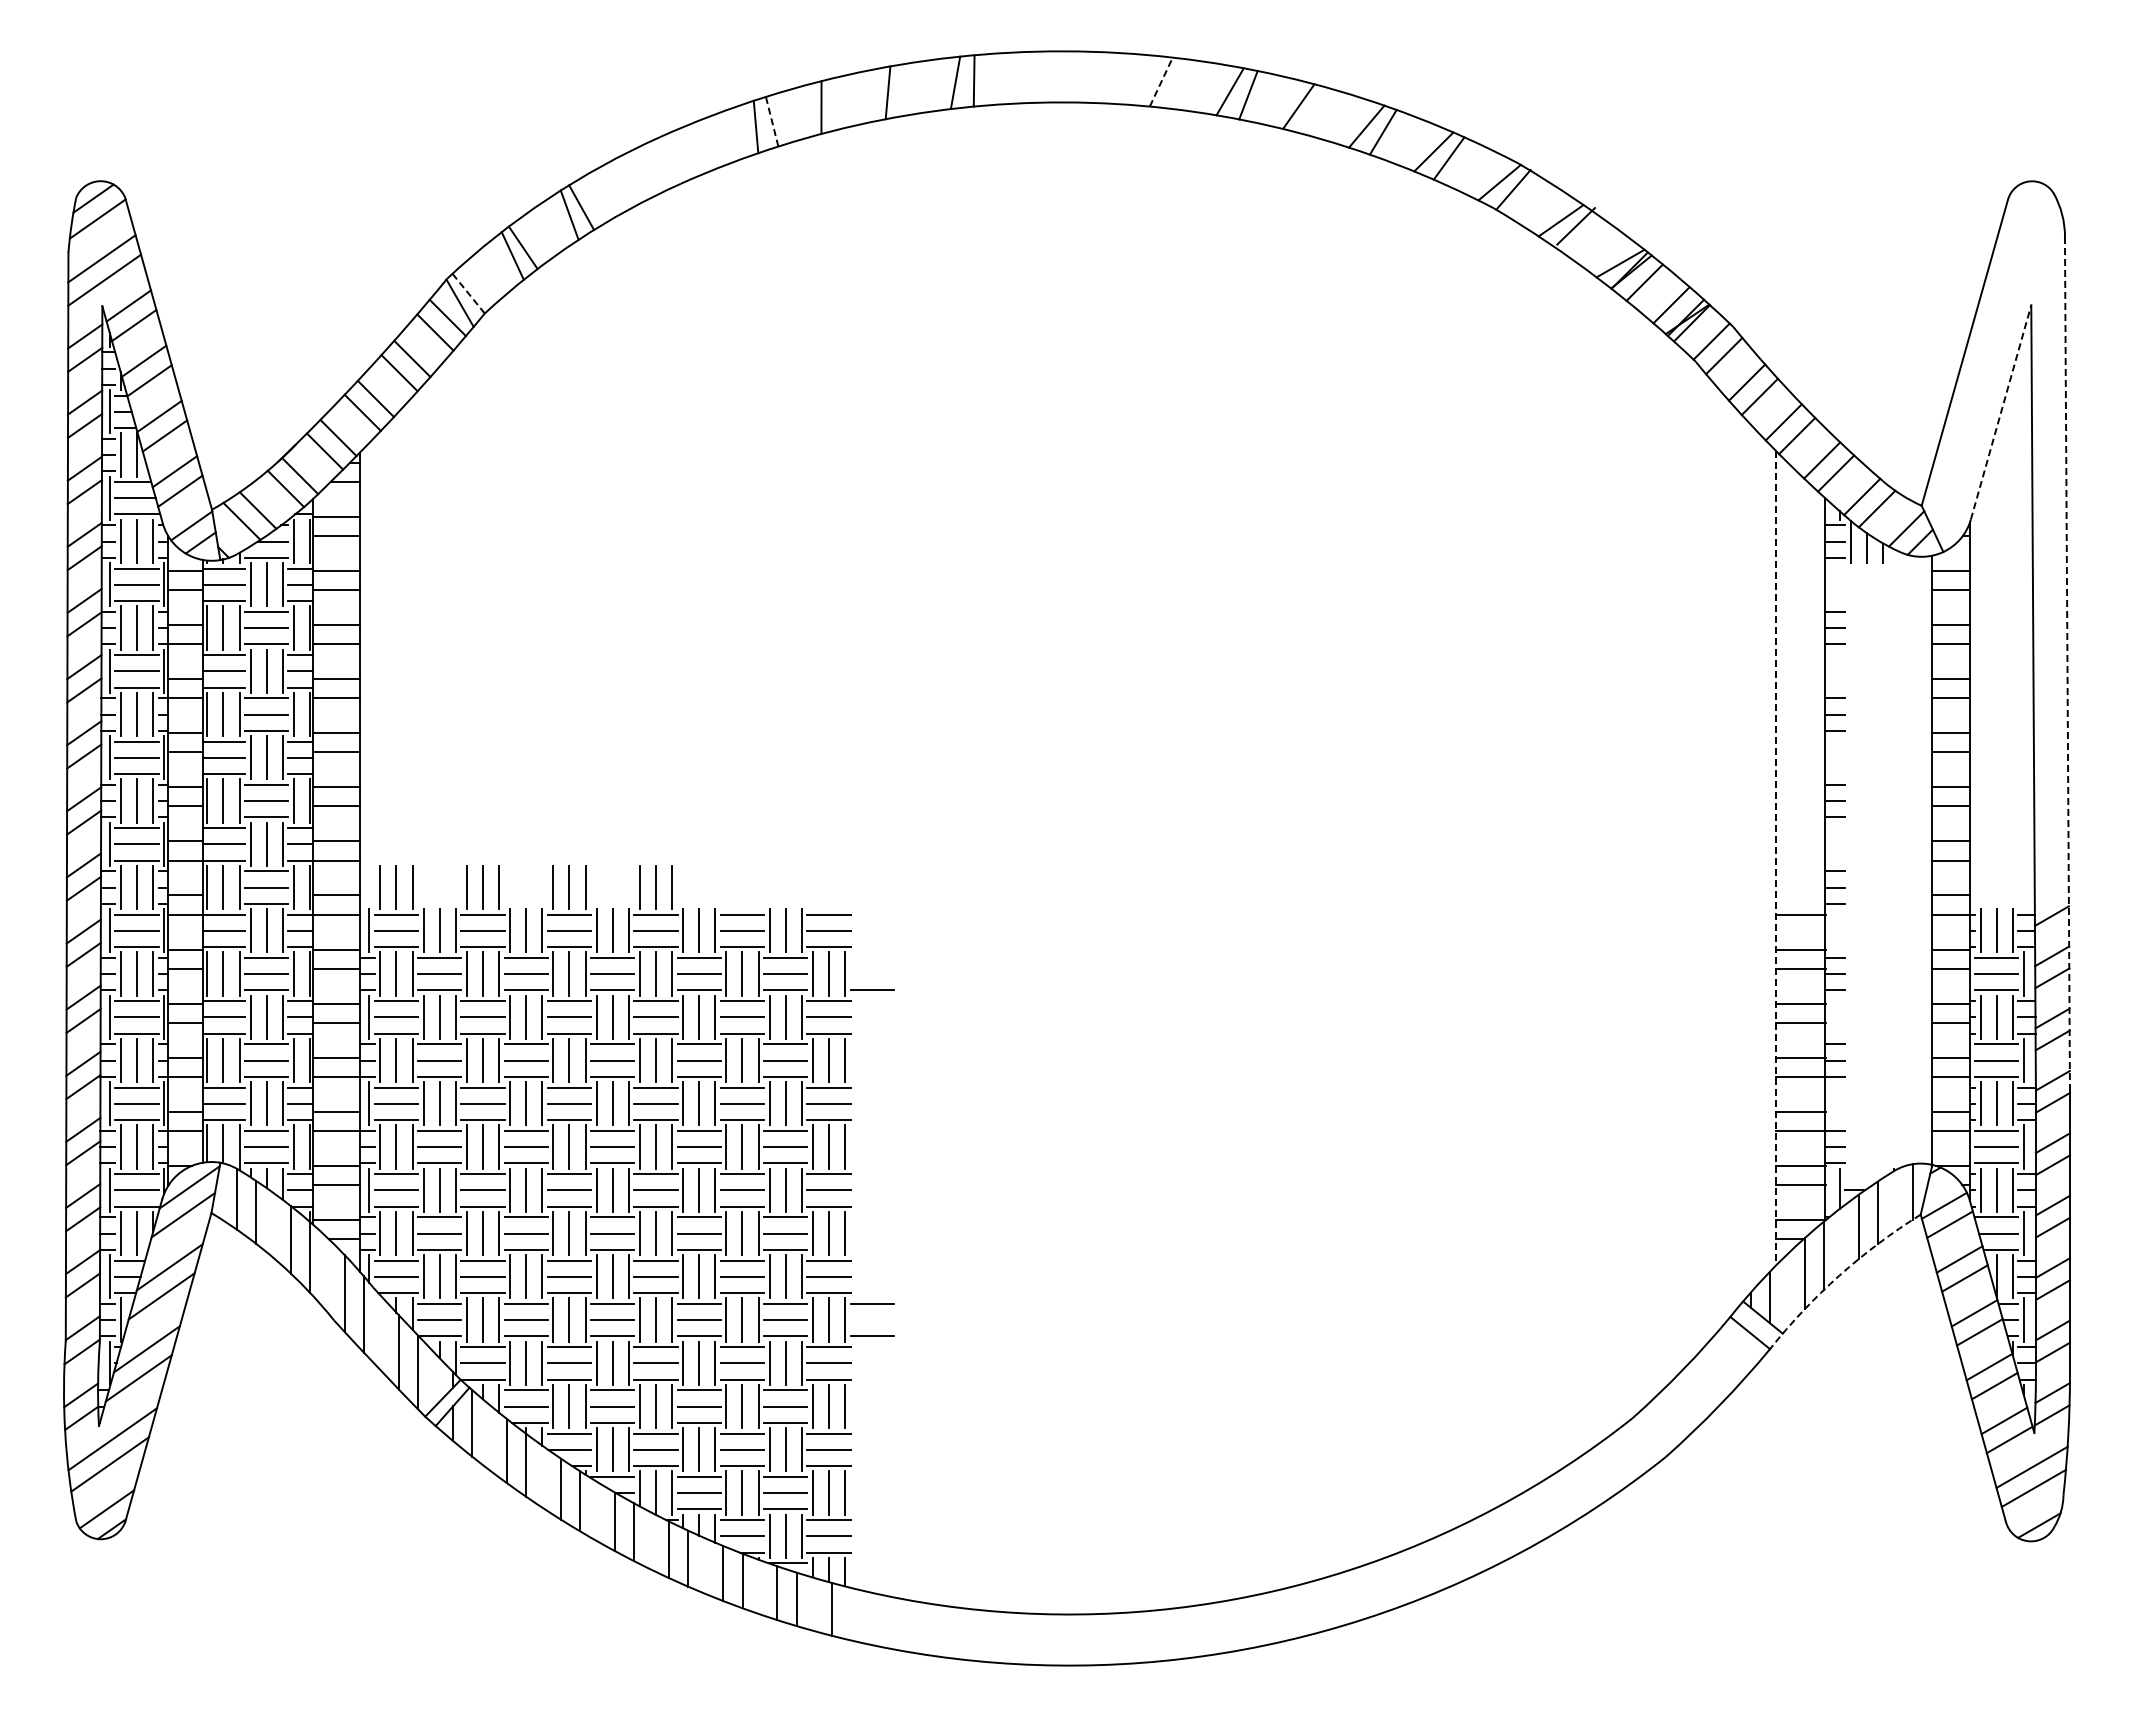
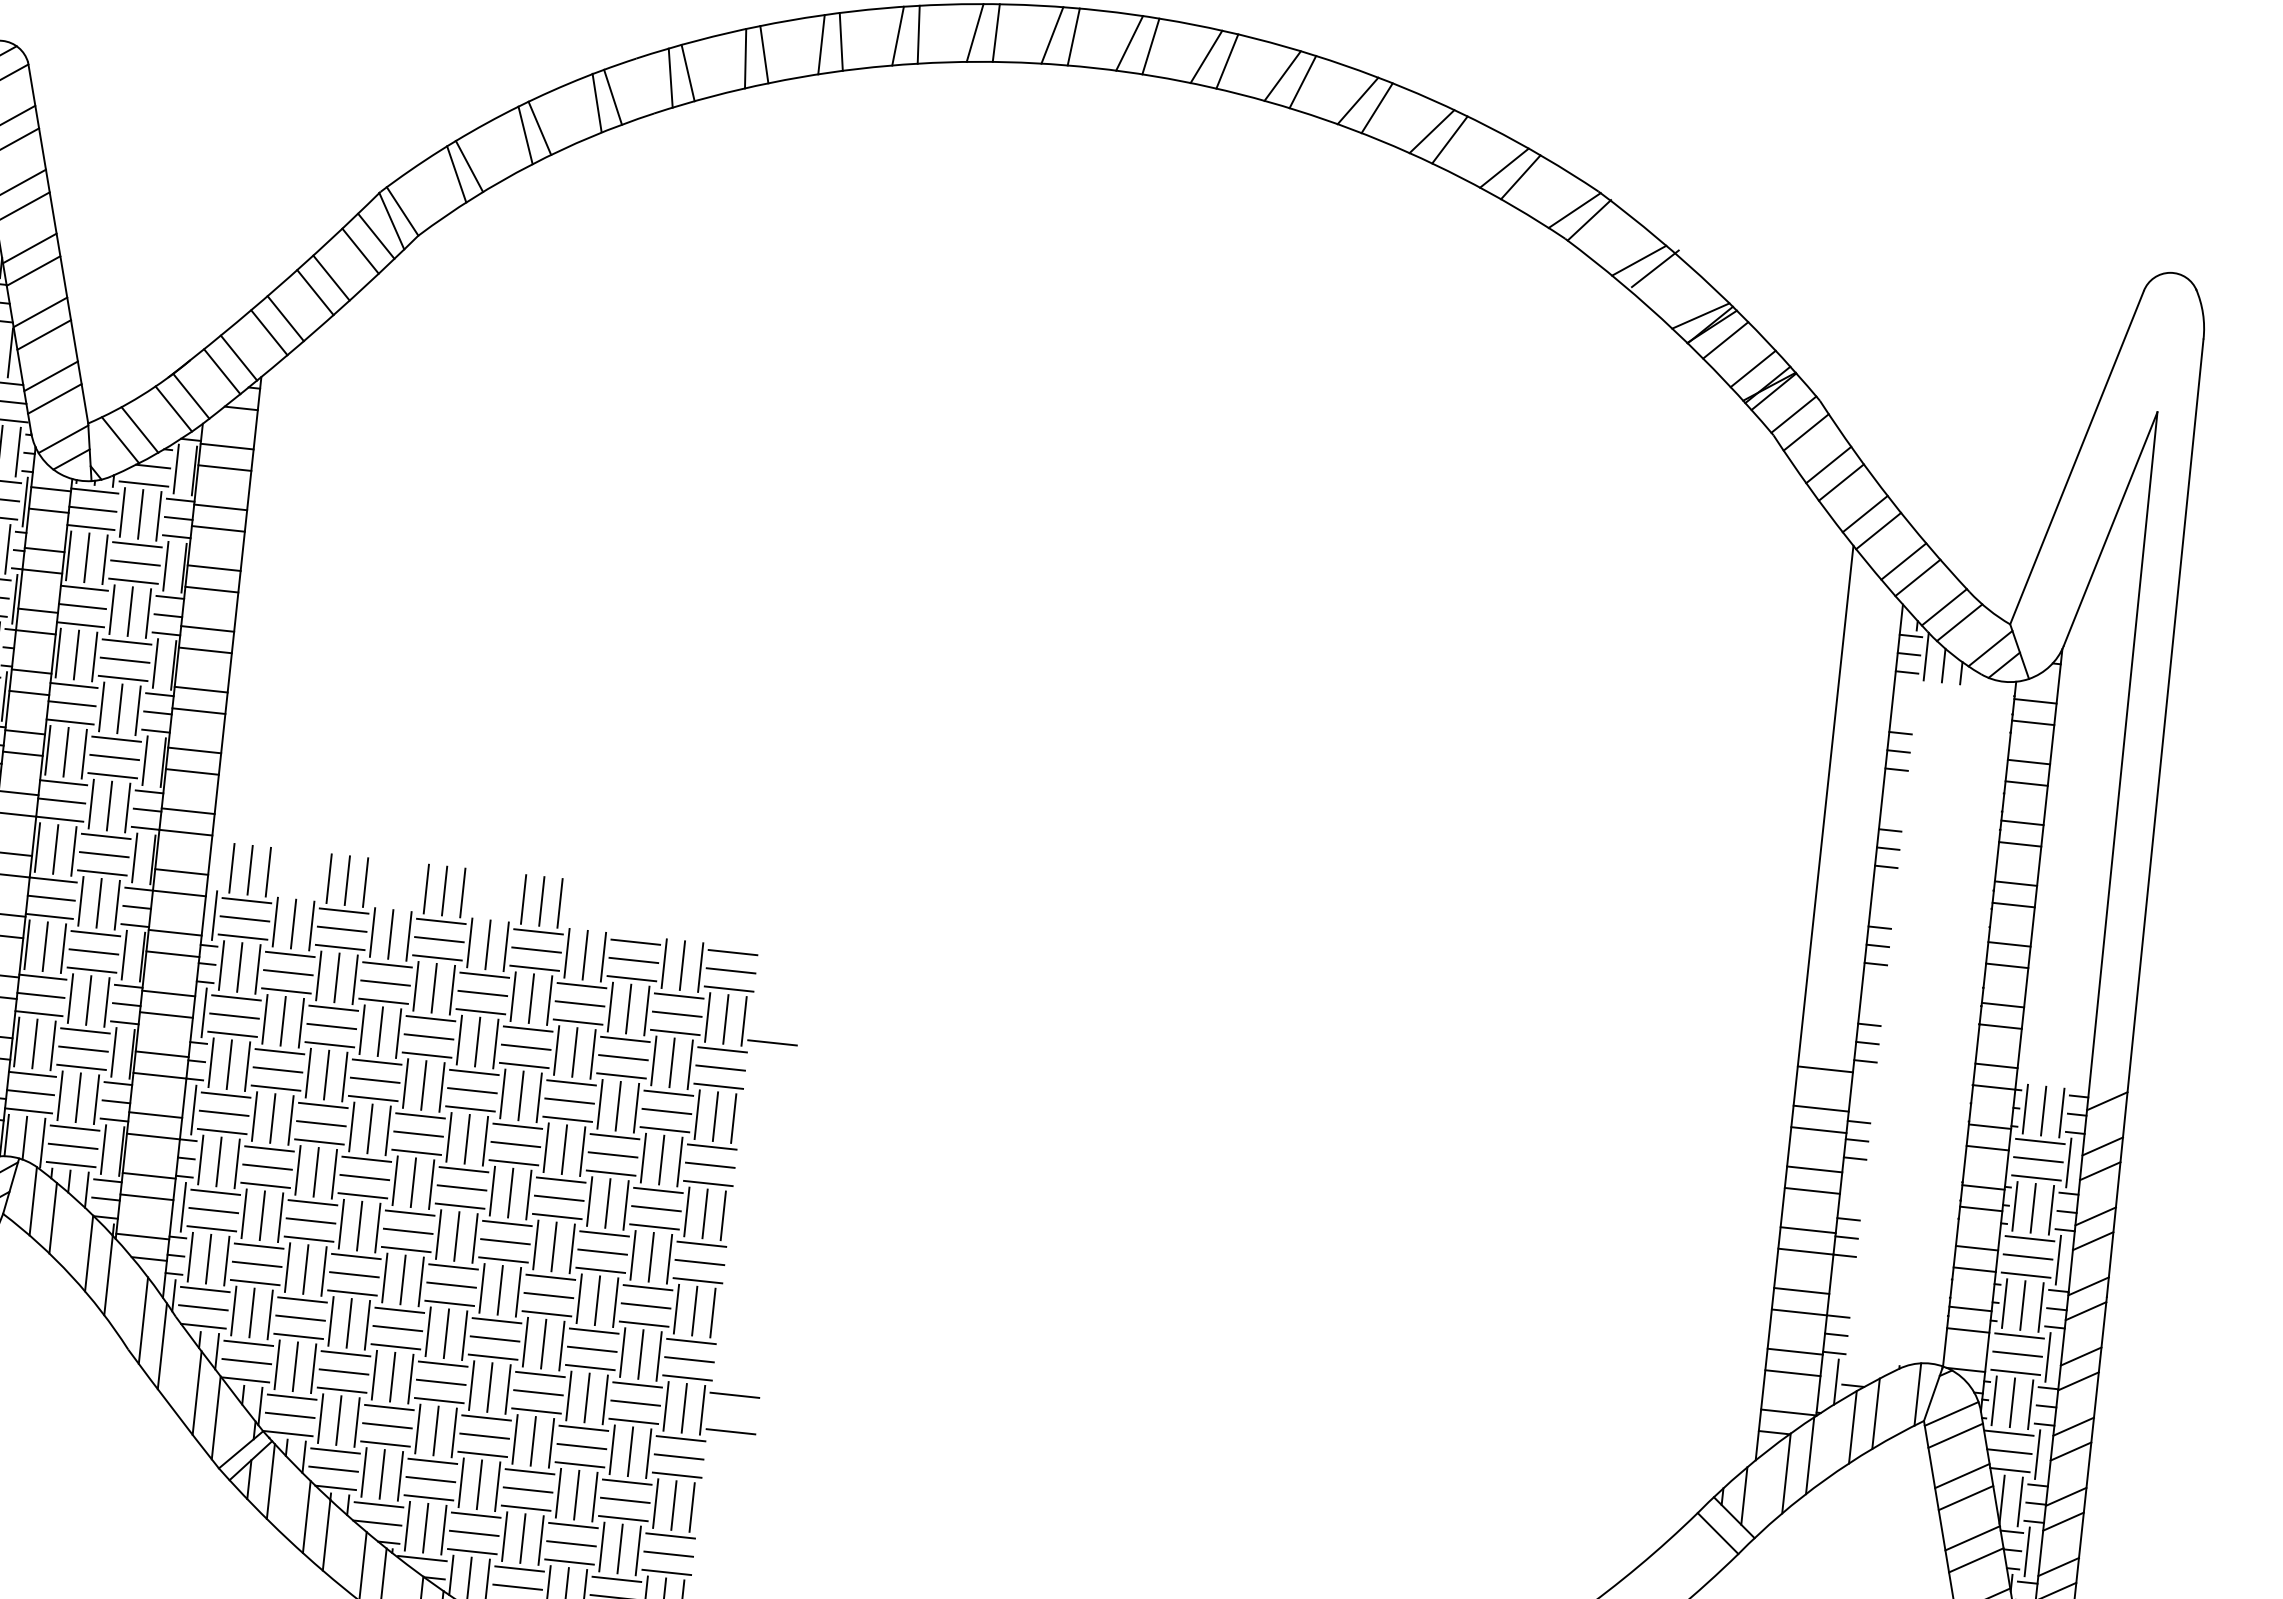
line: (1042, 76) -> (1073, 36), added
line: (1023, 77) -> (1052, 35), added
line: (1092, 77) -> (1129, 43), added
line: (1111, 77) -> (1151, 45), added
line: (1161, 81) -> (1206, 56), dashed -> solid
line: (1180, 84) -> (1227, 61), added
line: (905, 89) -> (918, 34), added
line: (838, 102) -> (841, 41), added
line: (1315, 110) -> (1376, 107), added
line: (772, 121) -> (764, 54), dashed -> solid
line: (706, 144) -> (687, 72), added
line: (691, 150) -> (670, 77), added
line: (642, 173) -> (612, 97), added
line: (629, 179) -> (597, 102), added
line: (468, 293) -> (402, 211), dashed -> solid
line: (2001, 411) -> (2111, 528), dashed -> solid
line: (2067, 662) -> (2155, 818), dashed -> solid
line: (1776, 858) -> (1804, 1003), dashed -> solid
arc: (1839, 1275) -> (1825, 1479), dashed -> solid

